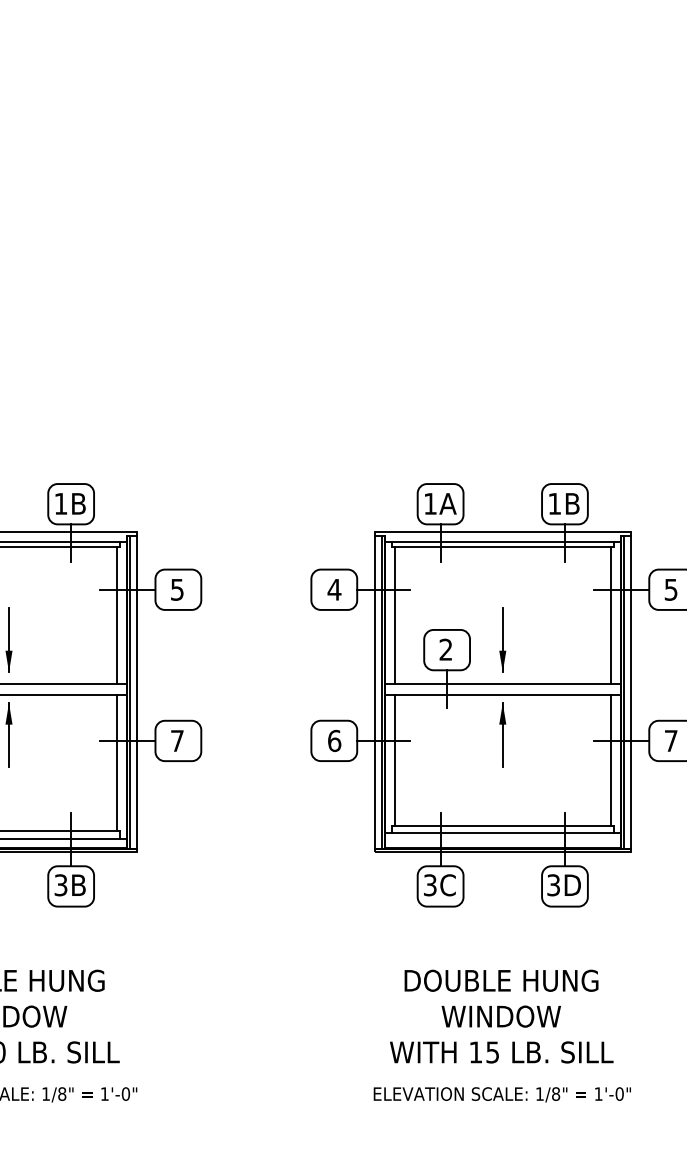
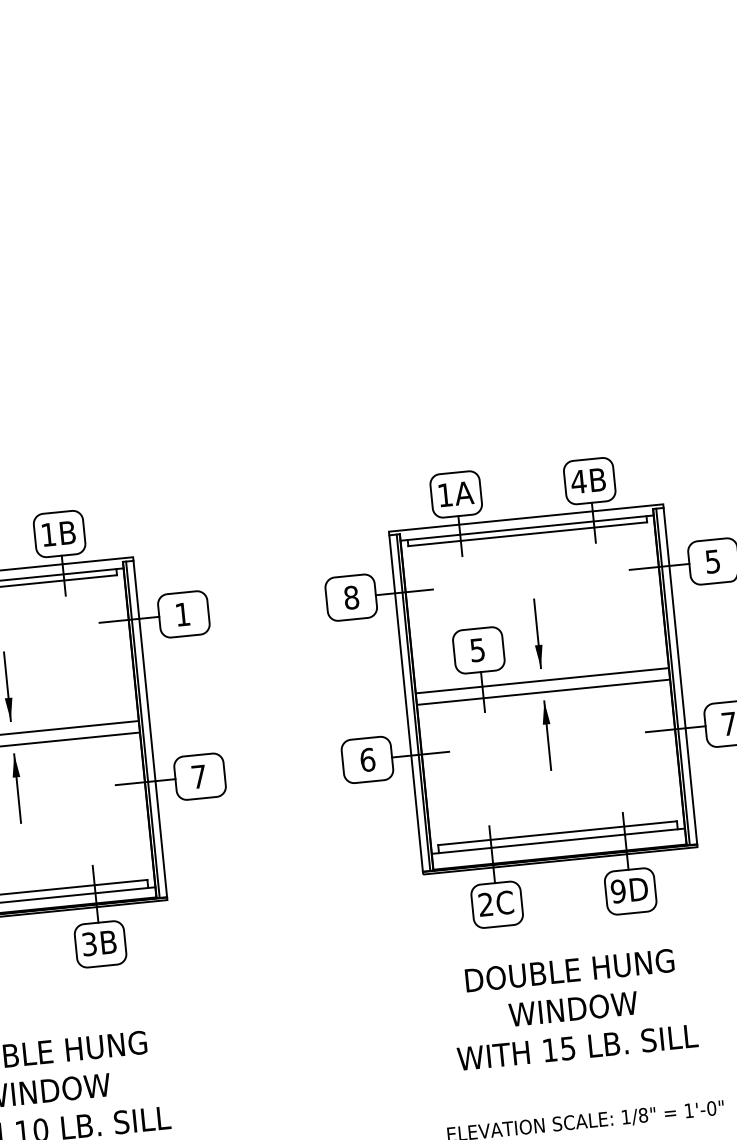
text: (554, 503) -> (578, 481), 1B -> 4B
text: (177, 589) -> (182, 614), 5 -> 1
text: (334, 589) -> (351, 597), 4 -> 8
line: (116, 615) -> (120, 648), removed
line: (395, 615) -> (419, 618), removed
line: (610, 615) -> (650, 595), removed
text: (445, 649) -> (477, 649), 2 -> 5
line: (395, 759) -> (435, 773), removed
line: (610, 759) -> (665, 750), removed
line: (116, 762) -> (135, 806), removed
text: (429, 885) -> (485, 904), 3C -> 2C
text: (553, 885) -> (618, 891), 3D -> 9D
text: (501, 1016) -> (573, 1008), moved

